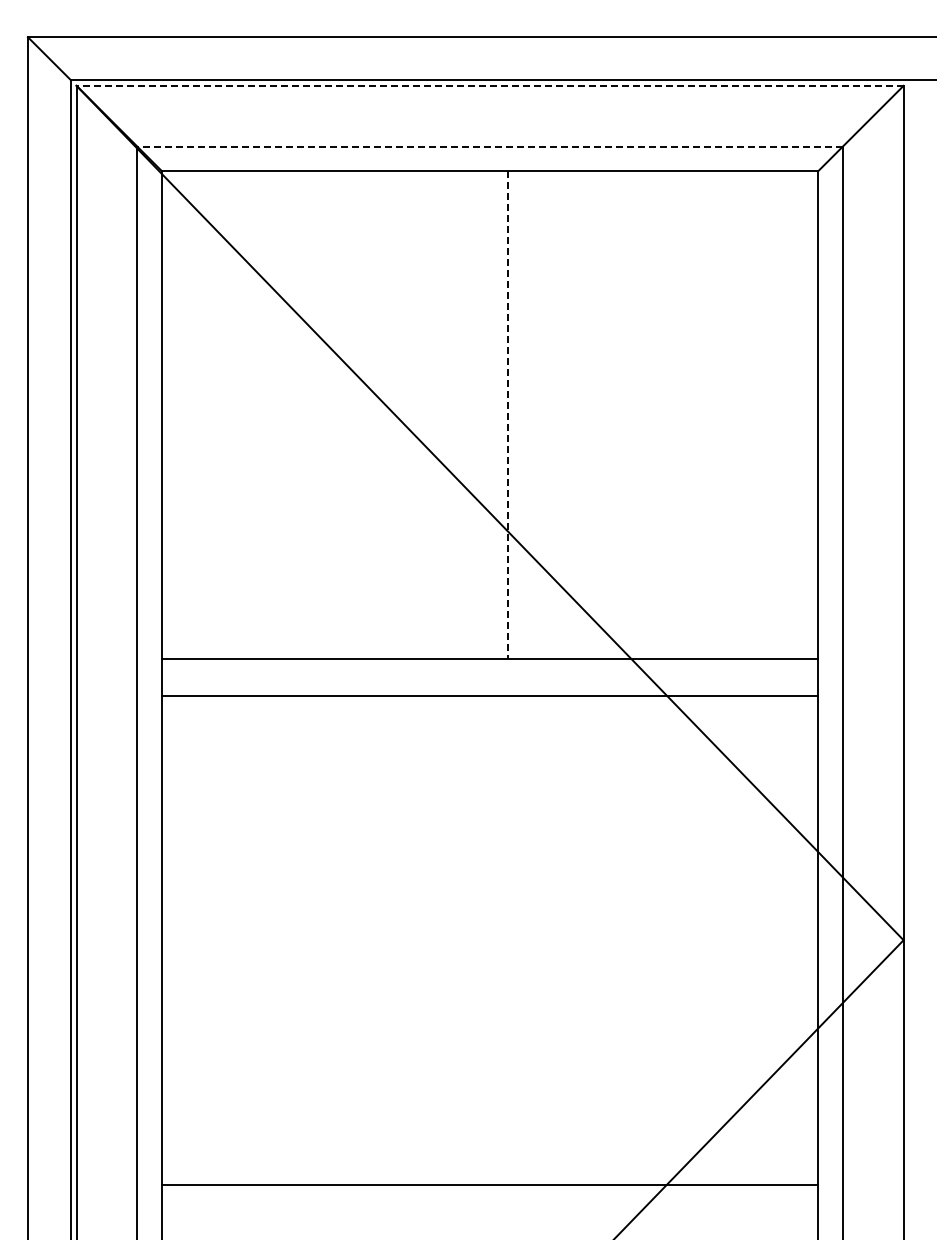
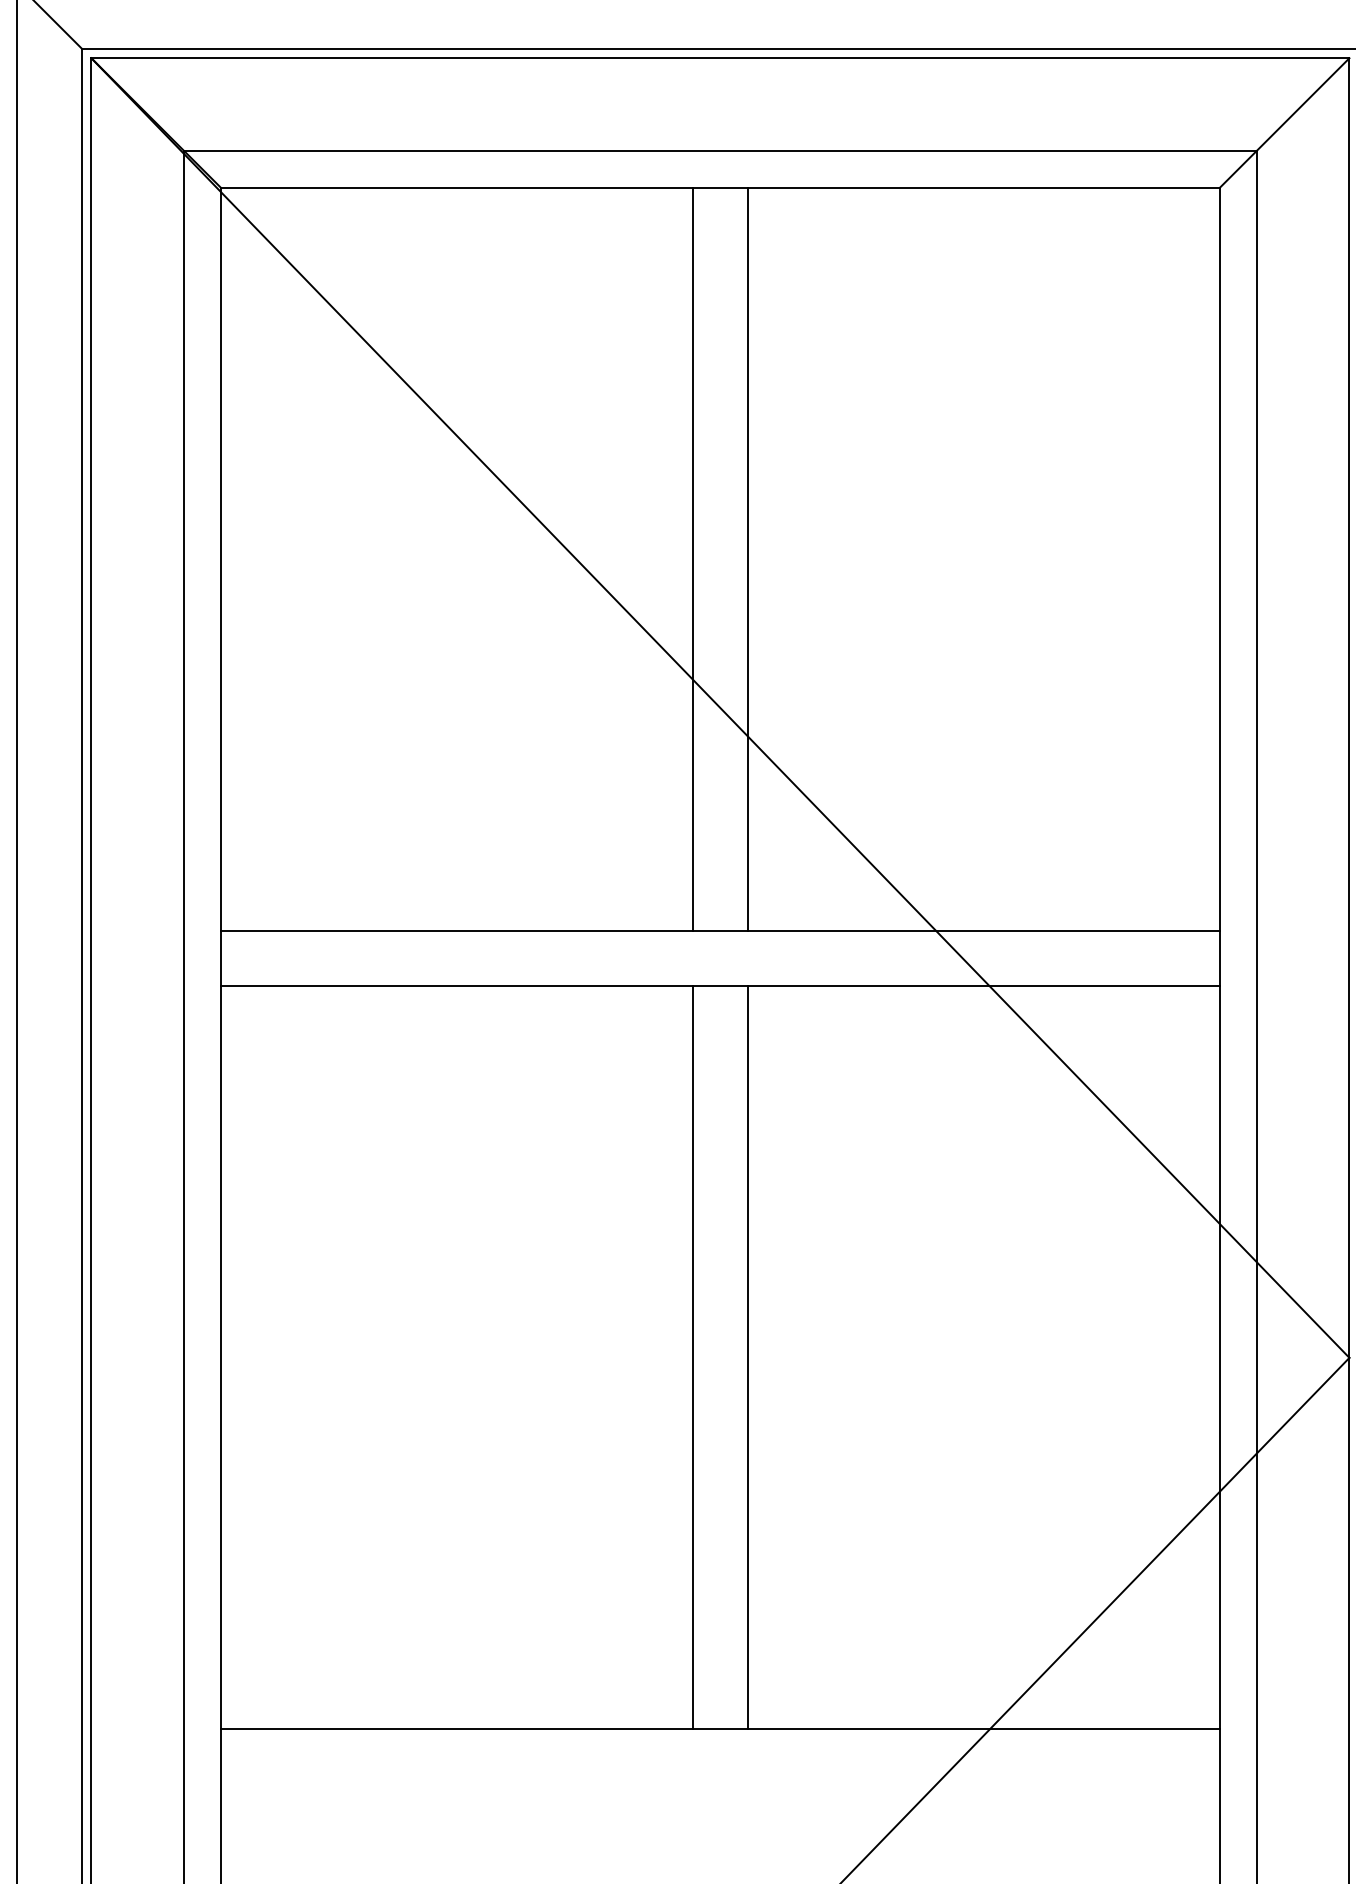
line: (490, 85) -> (721, 57), dashed -> solid
line: (490, 146) -> (721, 150), dashed -> solid
line: (471, 414) -> (692, 558), added
line: (508, 415) -> (748, 559), dashed -> solid
line: (471, 939) -> (692, 1356), added
line: (508, 939) -> (748, 1356), added

